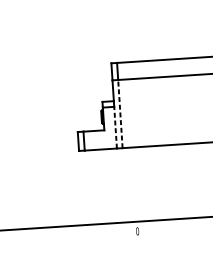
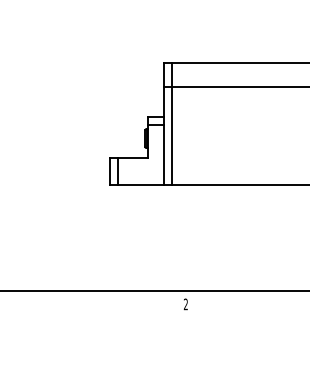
line: (120, 113) -> (172, 135), dashed -> solid
line: (115, 127) -> (164, 154), dashed -> solid
text: (137, 231) -> (185, 304), 0 -> 2

